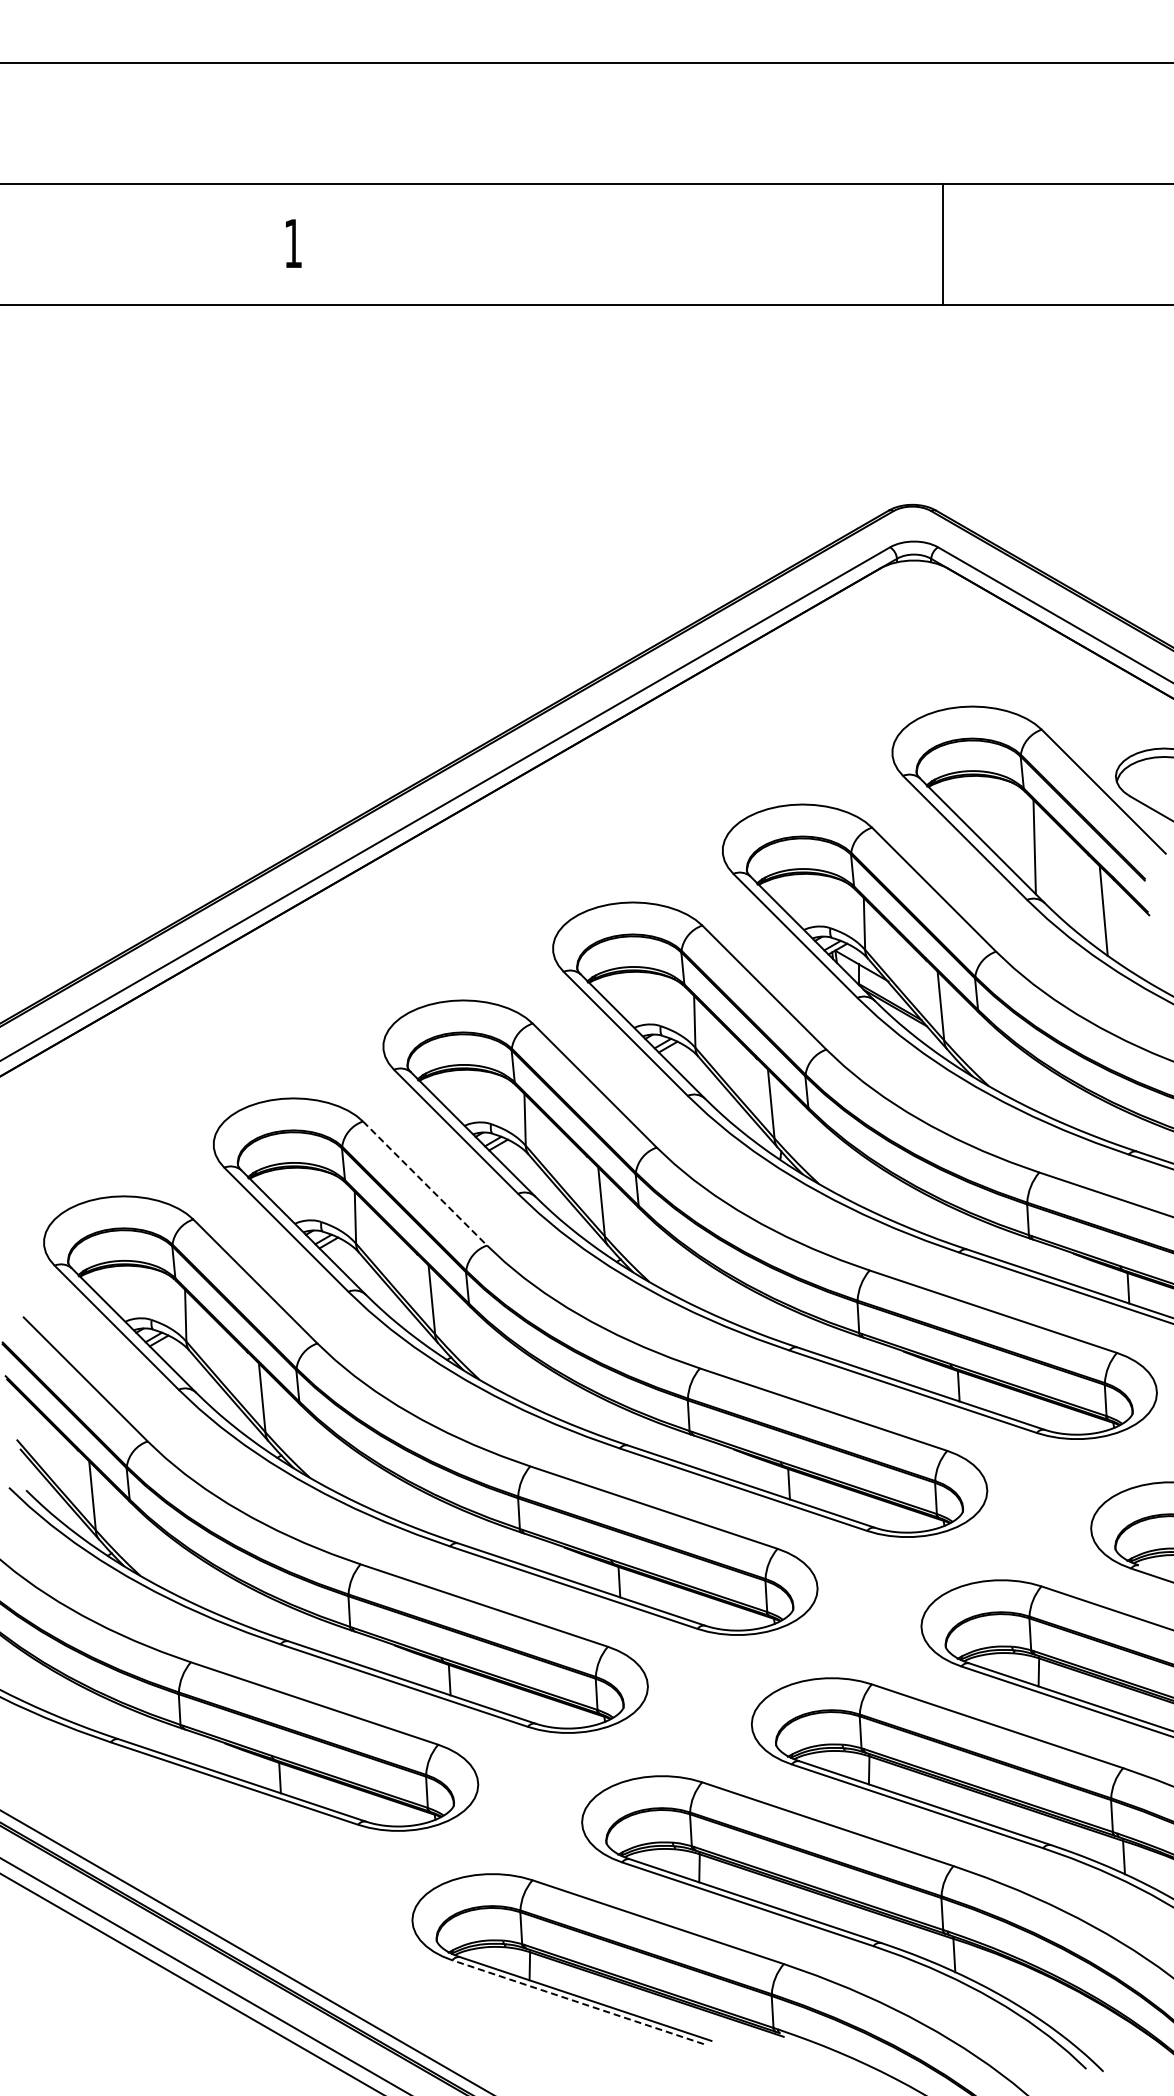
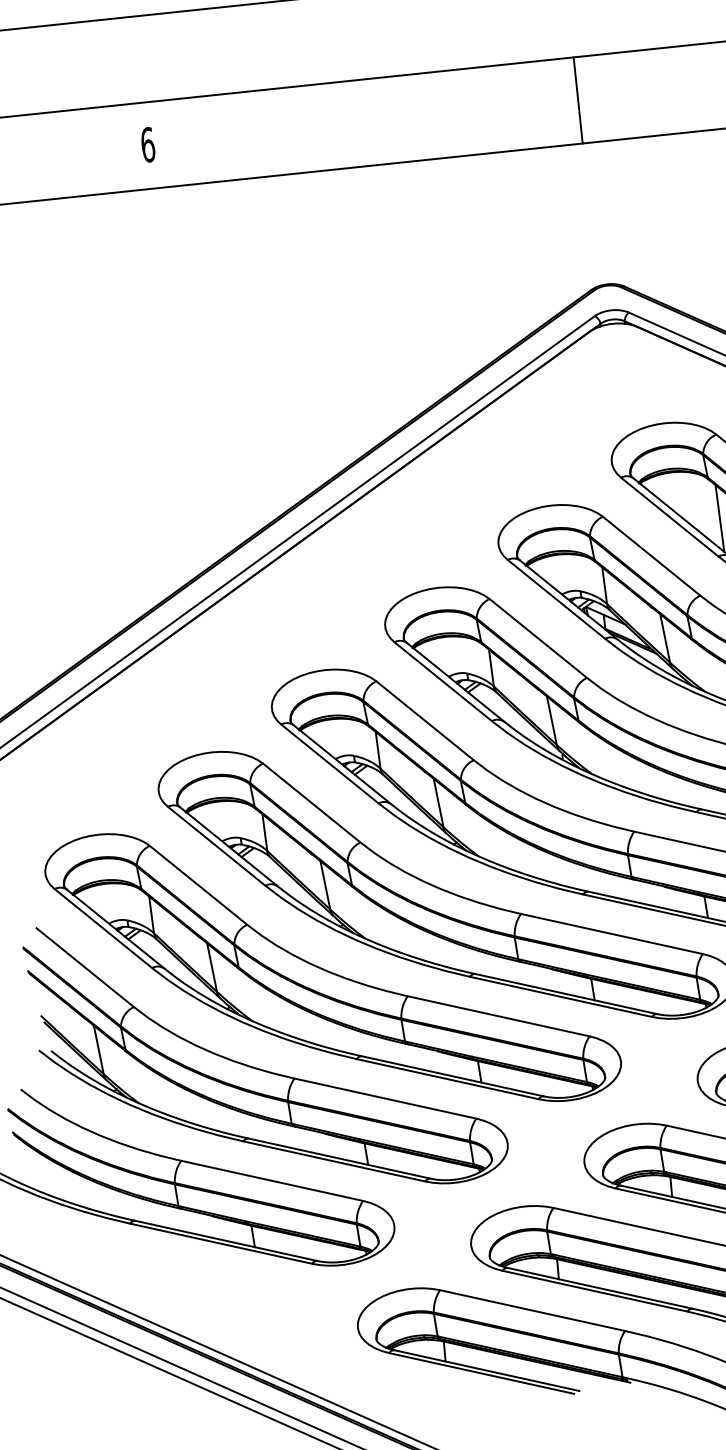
text: (293, 243) -> (148, 144), 1 -> 6
line: (942, 244) -> (578, 100), moved
line: (425, 1183) -> (312, 803), dashed -> solid
line: (577, 2002) -> (481, 1373), dashed -> solid

